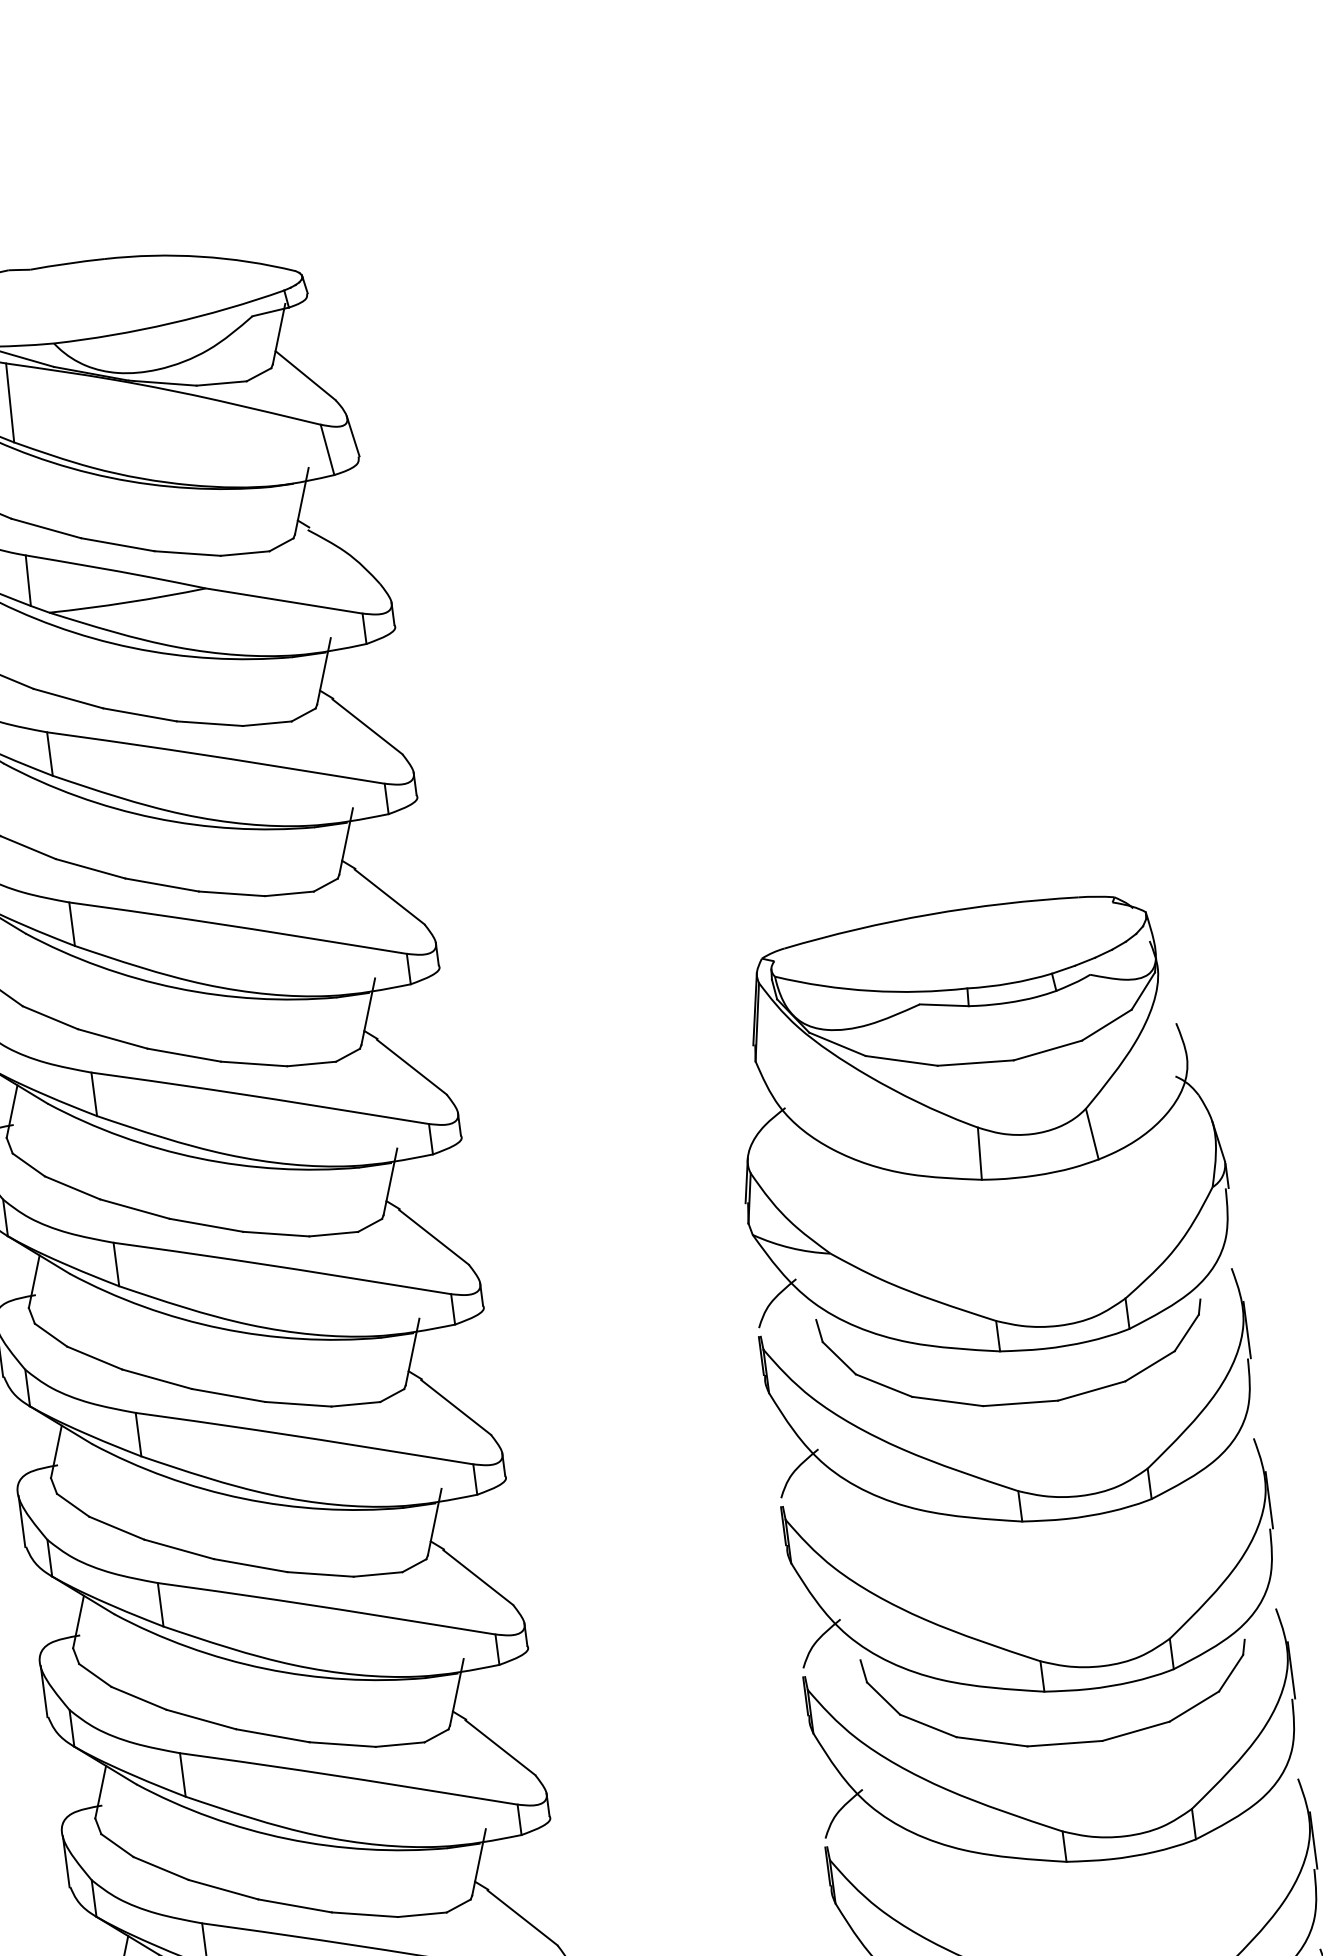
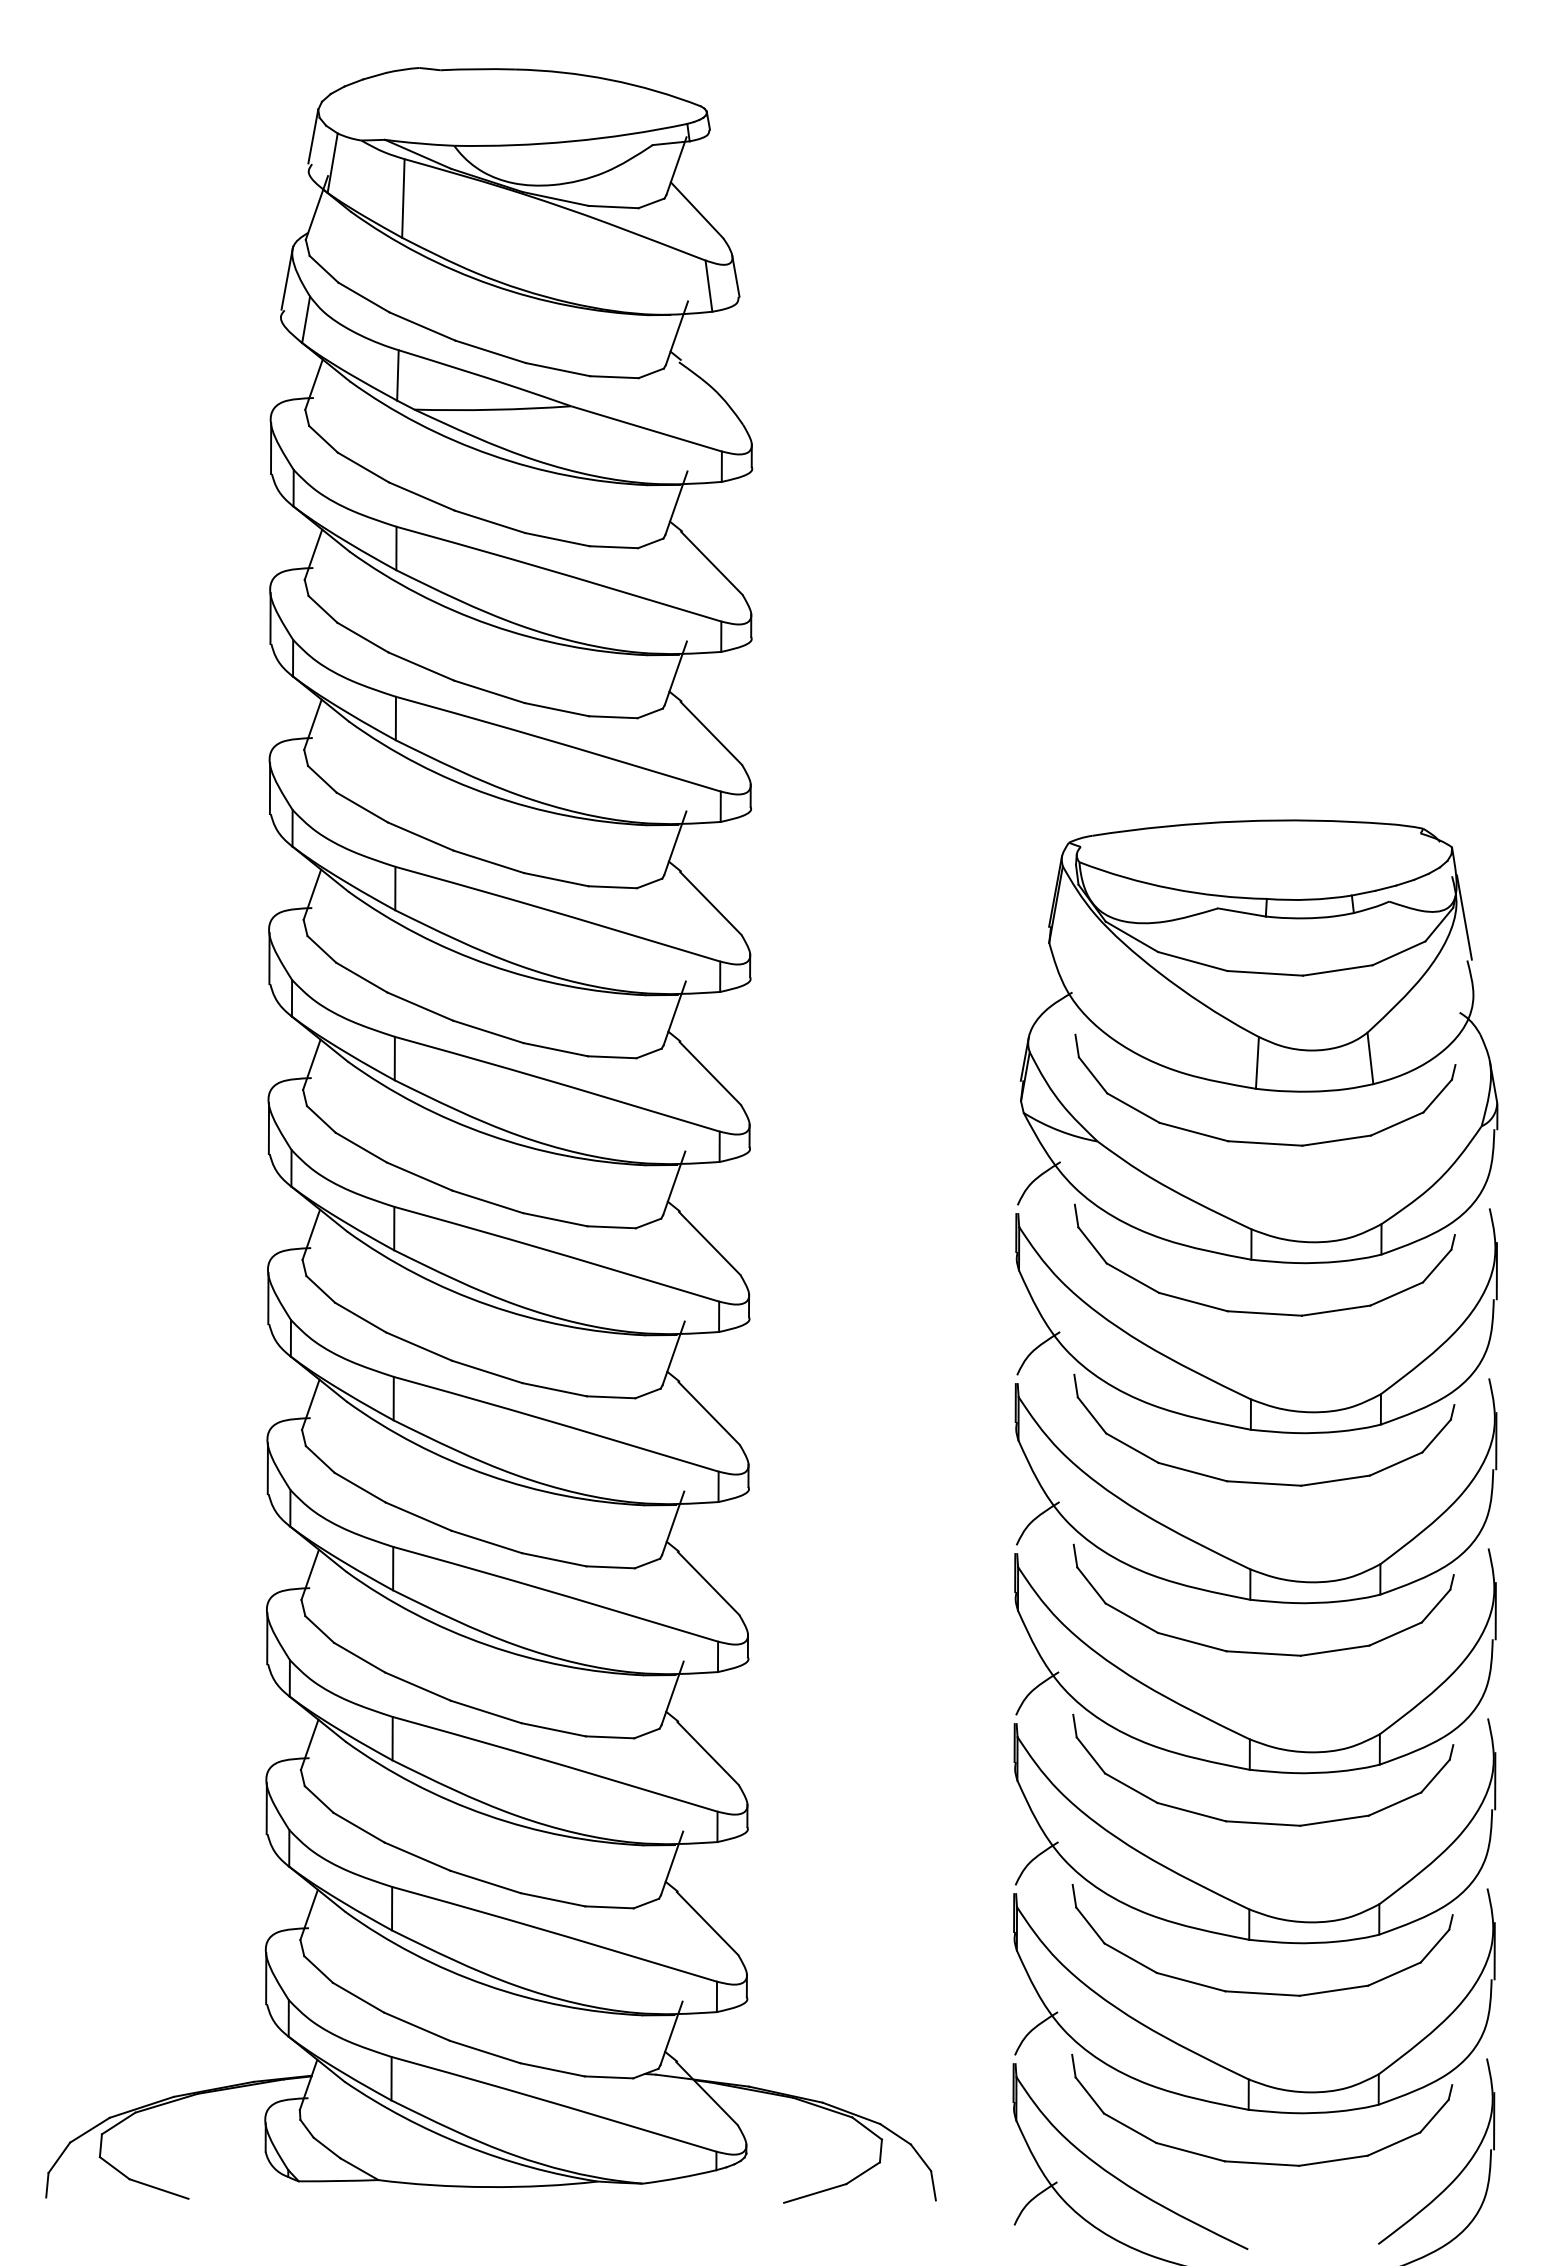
line: (1166, 980) -> (1463, 917), added
part: (998, 1232) -> (1265, 1142), added
part: (1042, 1572) -> (1264, 1482), added
part: (1087, 1912) -> (1263, 1822), added

